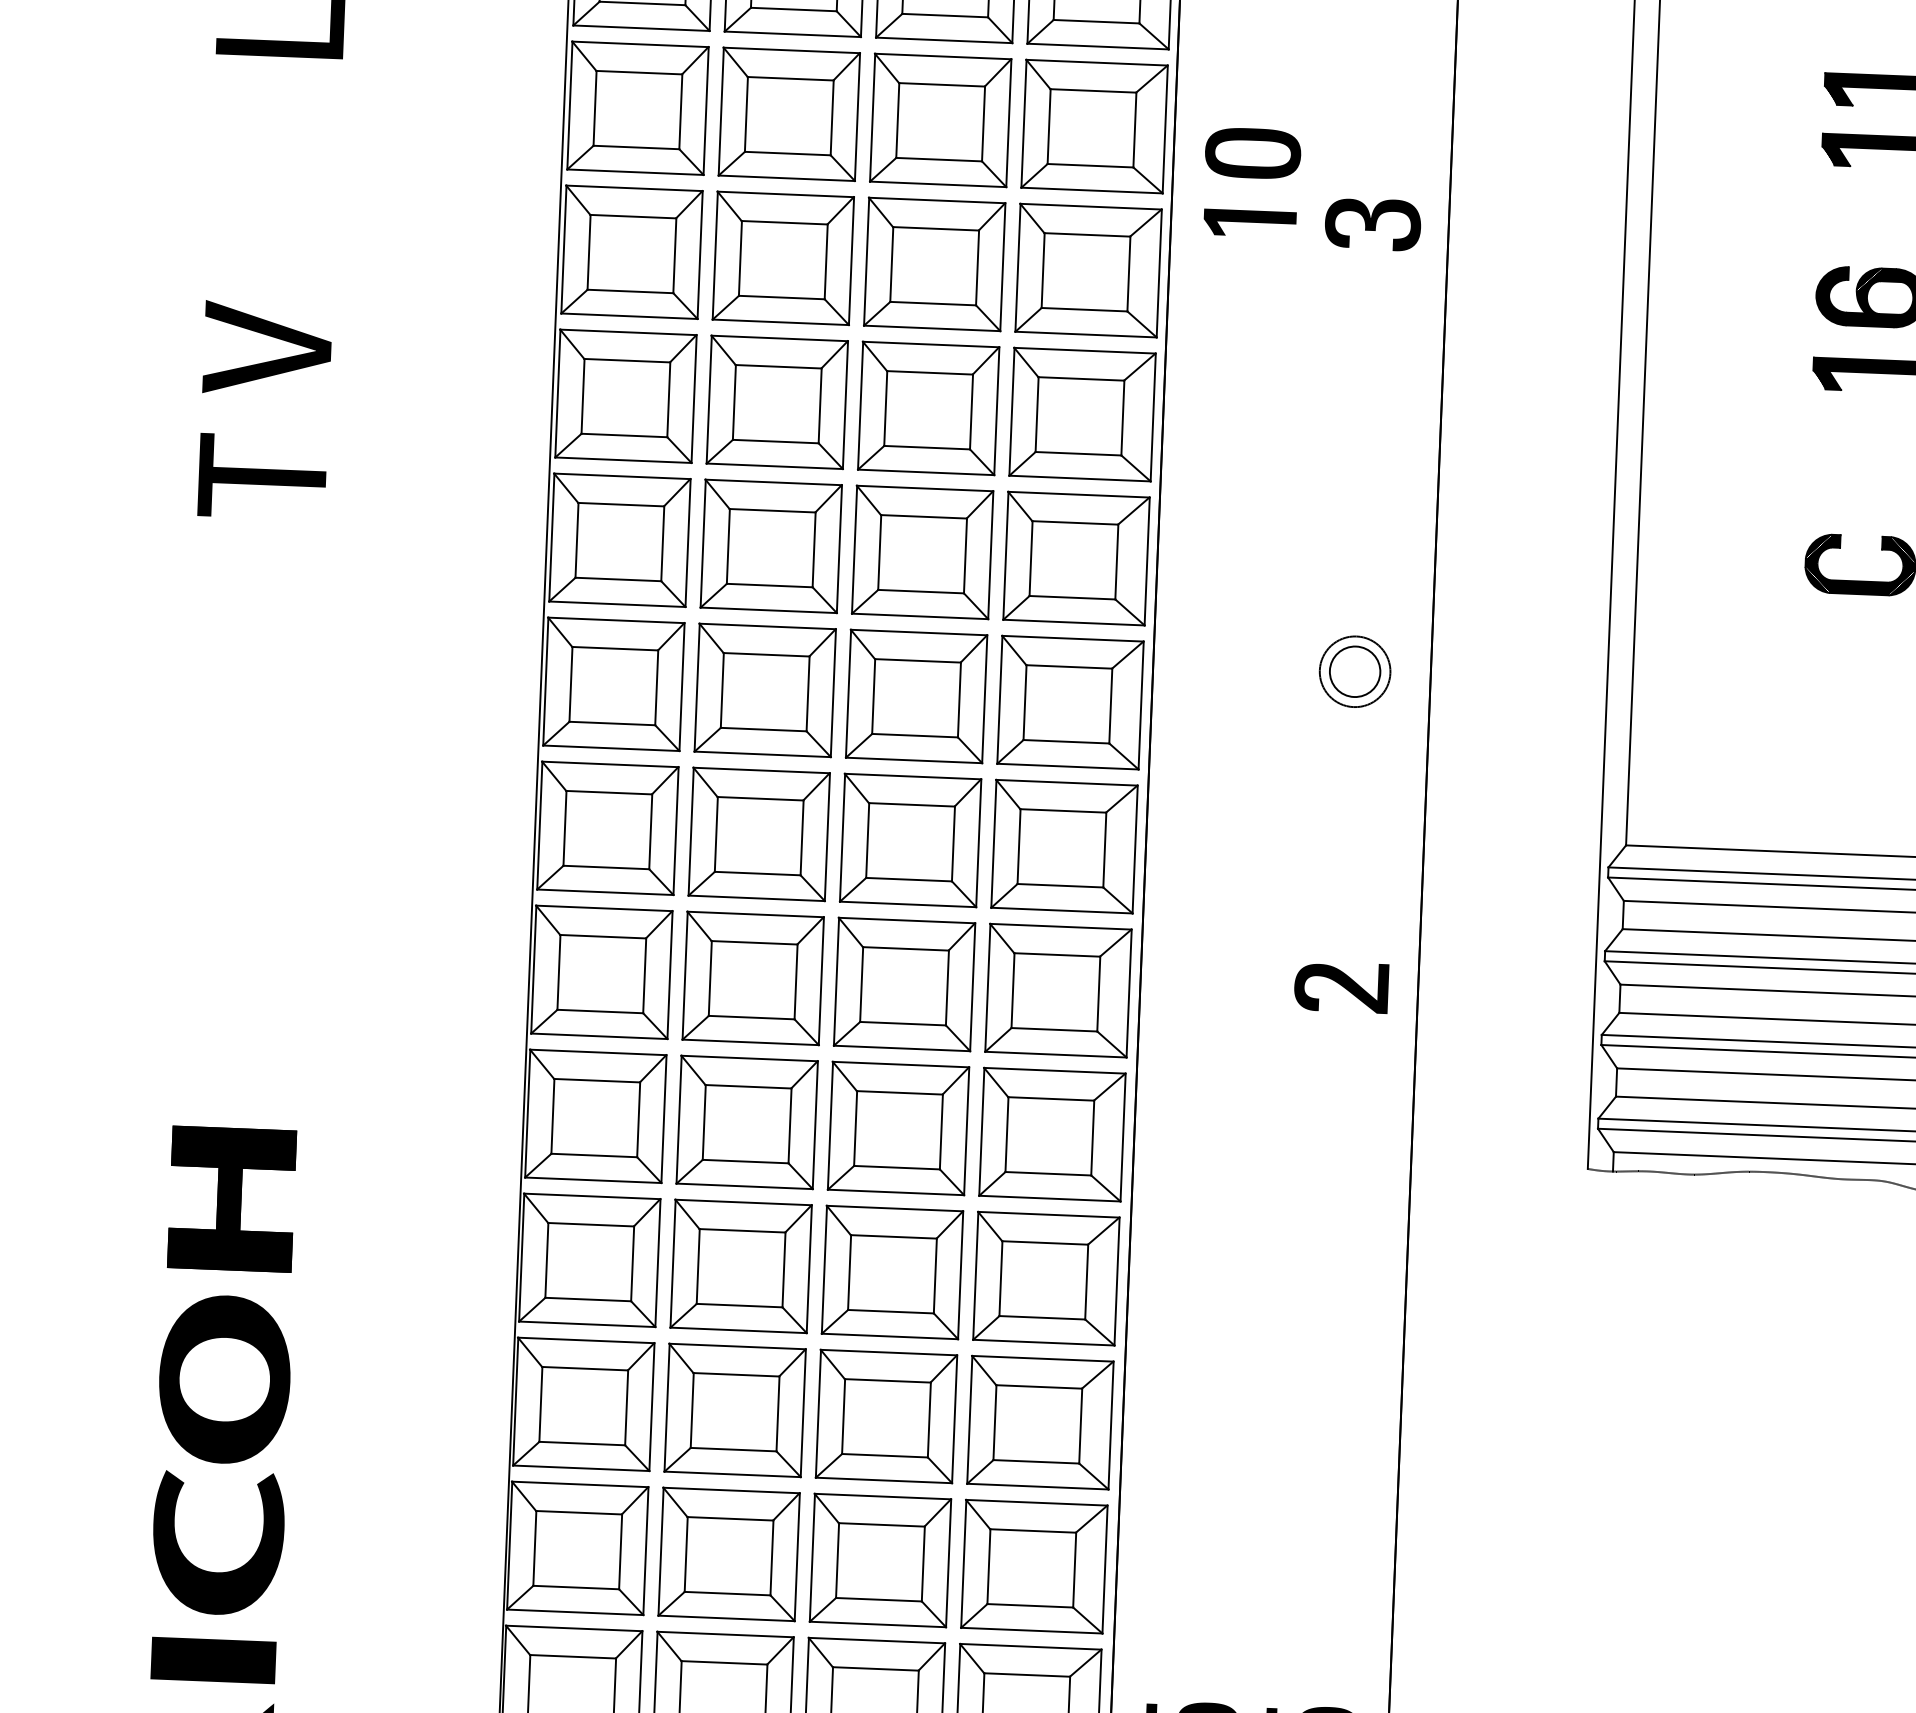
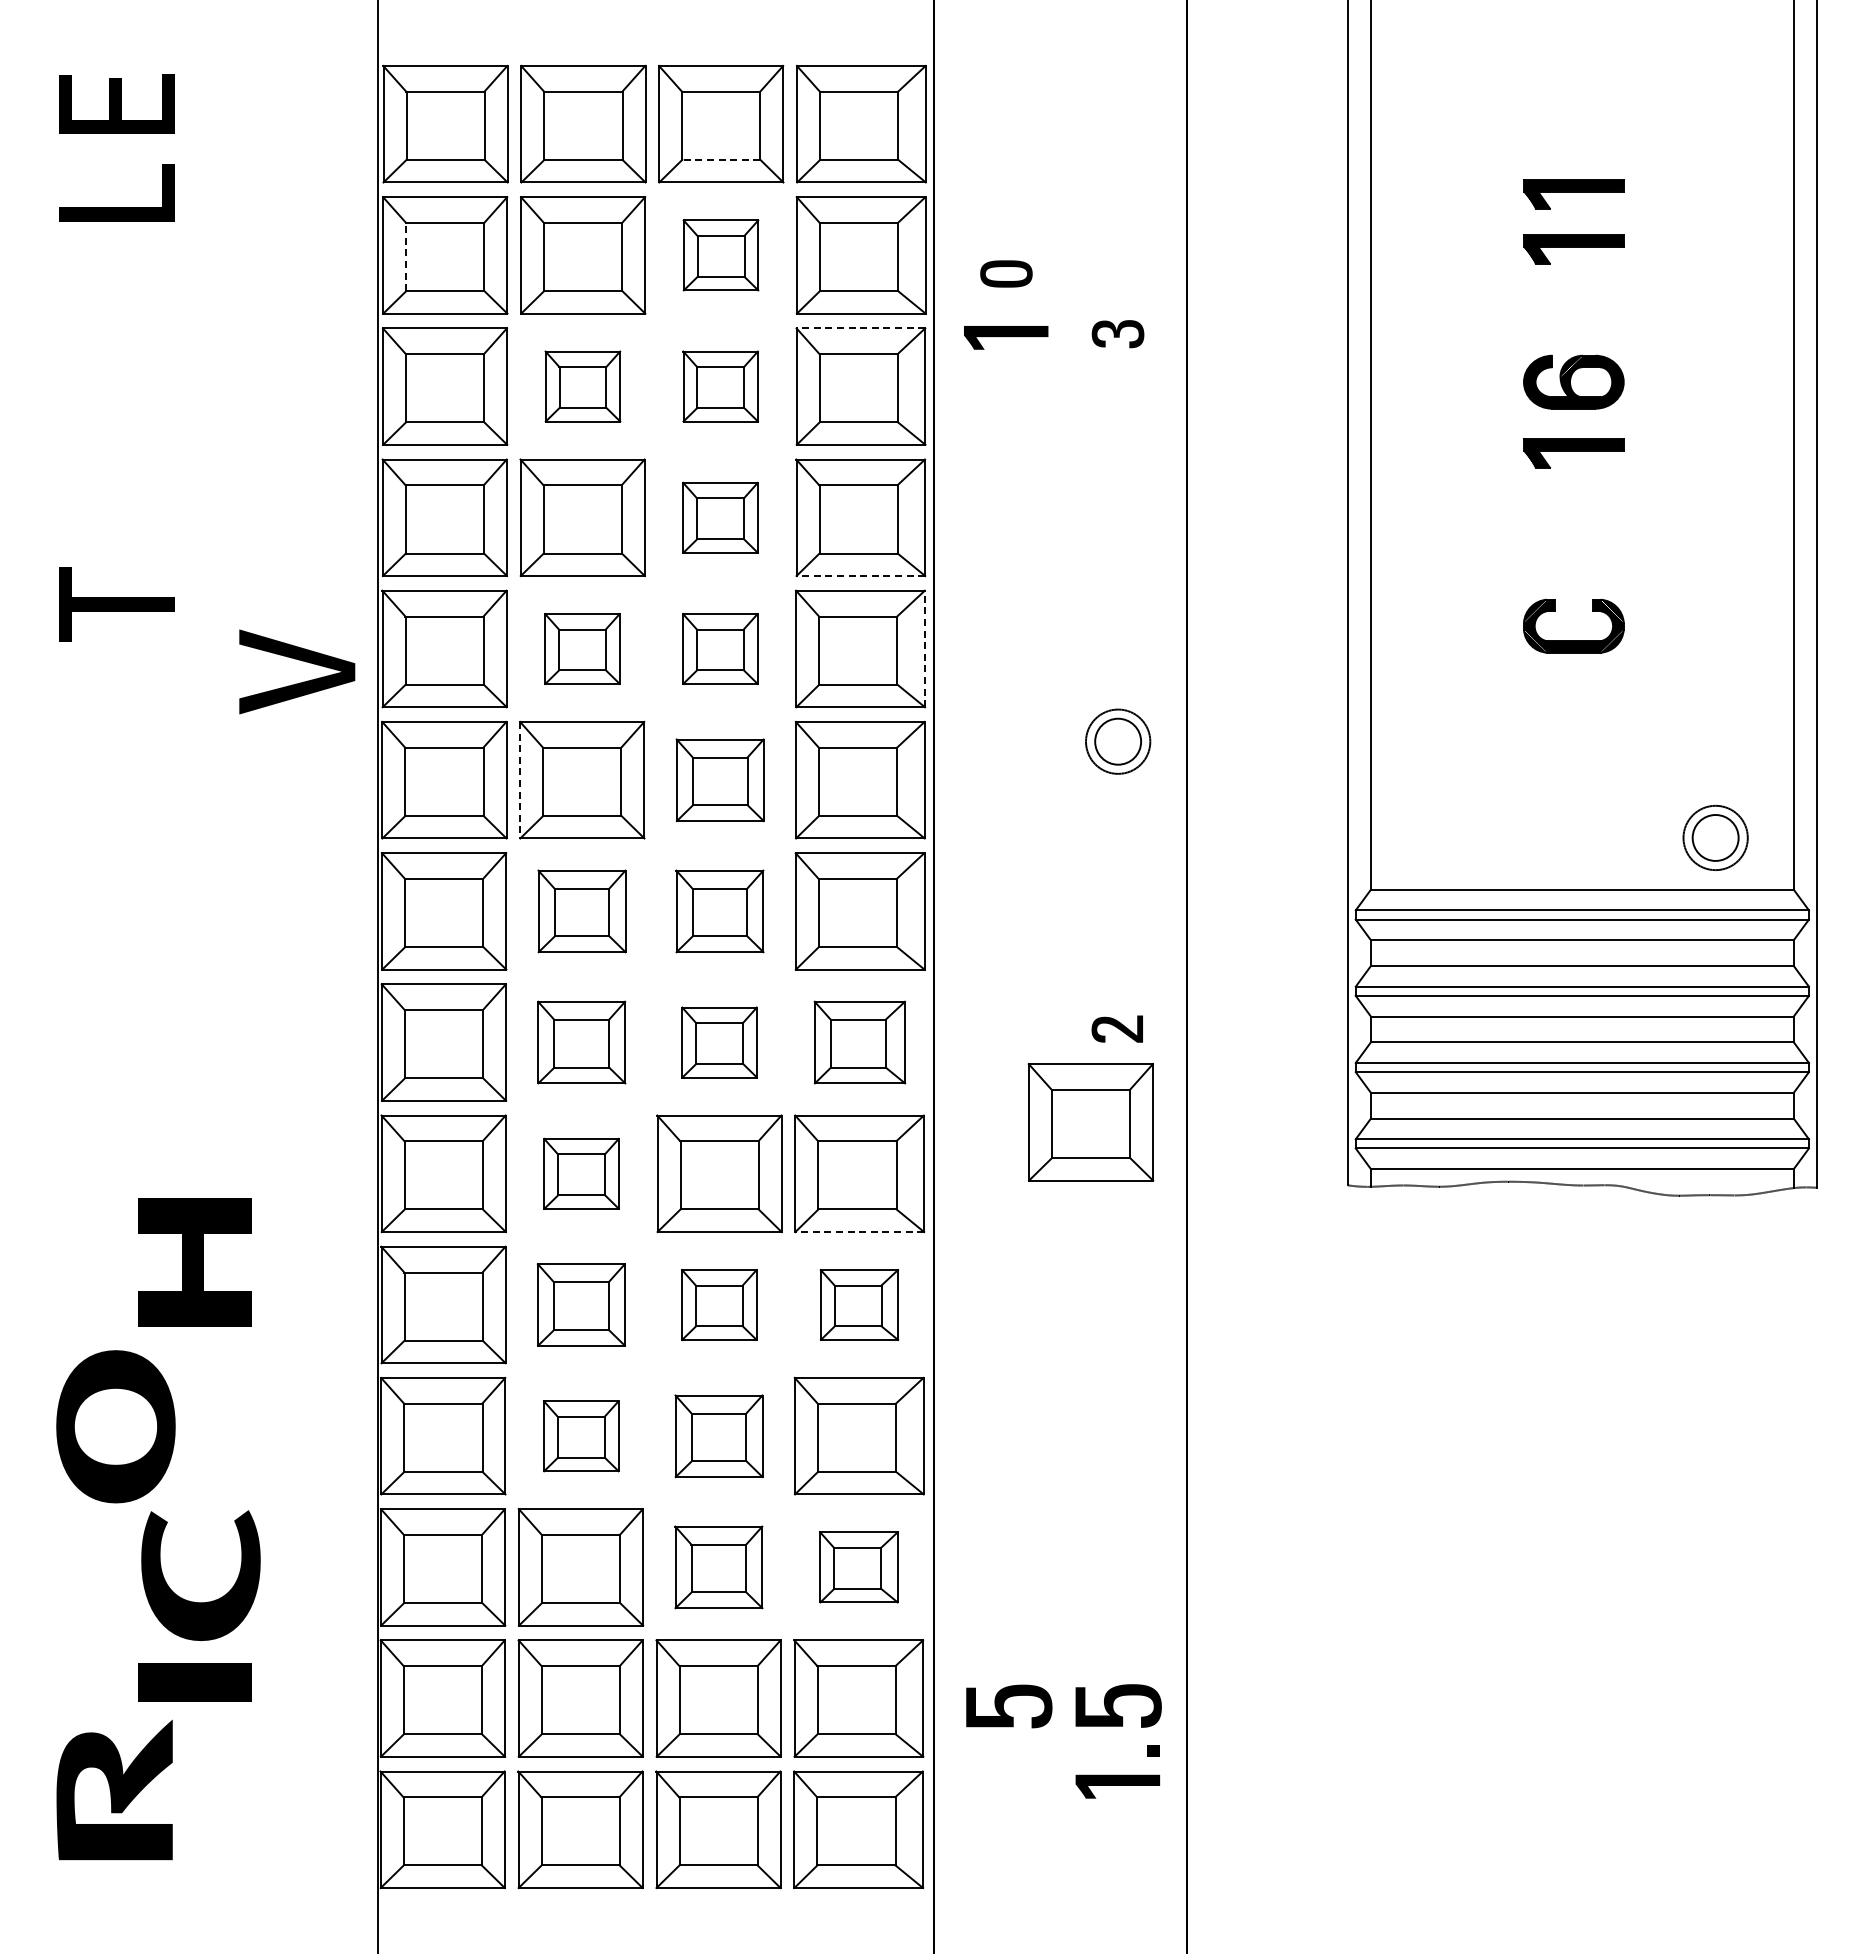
line: (944, 15) -> (720, 159), solid -> dashed
line: (595, 107) -> (406, 256), solid -> dashed
part: (940, 120) -> (720, 255), size x0.6
part: (1253, 152) -> (1006, 273), size x0.6
line: (1090, 206) -> (860, 328), solid -> dashed
part: (1372, 223) -> (1117, 333), size x0.6
part: (782, 258) -> (582, 386), size x0.6
part: (934, 264) -> (720, 386), size x0.6
part: (269, 336) -> (298, 660), moved
part: (928, 408) -> (720, 517), size x0.6
line: (1079, 479) -> (860, 576), solid -> dashed
part: (771, 545) -> (582, 648), size x0.6
part: (922, 551) -> (720, 648), size x0.6
line: (1147, 560) -> (925, 648), solid -> dashed
line: (697, 688) -> (520, 780), solid -> dashed
part: (916, 696) -> (720, 780), size x0.7
part: (758, 834) -> (581, 911), size x0.7
part: (910, 840) -> (719, 911), size x0.7
part: (752, 978) -> (581, 1042), size x0.7
part: (904, 984) -> (719, 1042), size x0.6
part: (1341, 986) -> (1117, 1028), size x0.6
part: (1057, 990) -> (859, 1042), size x0.7
part: (1307, 1088) -> (1090, 1122), added
part: (746, 1122) -> (581, 1173), size x0.6
part: (231, 1199) -> (194, 1262), moved
line: (1049, 1199) -> (859, 1232), solid -> dashed
part: (741, 1265) -> (581, 1304), size x0.7
part: (892, 1271) -> (719, 1304), size x0.6
part: (1046, 1278) -> (859, 1304), size x0.6
part: (735, 1410) -> (581, 1436), size x0.6
part: (885, 1416) -> (718, 1436), size x0.7
part: (879, 1560) -> (718, 1567), size x0.7
part: (1033, 1566) -> (858, 1567), size x0.6
part: (209, 1571) -> (194, 1601), moved
part: (213, 1660) -> (194, 1682), moved

